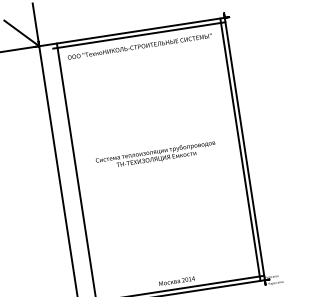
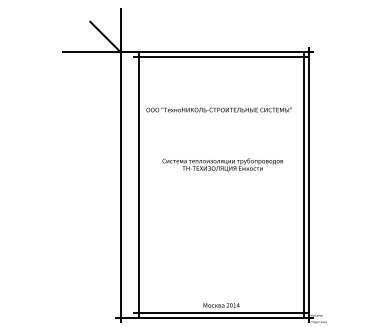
text: (139, 46) -> (218, 109), moved
text: (155, 155) -> (222, 164), moved

